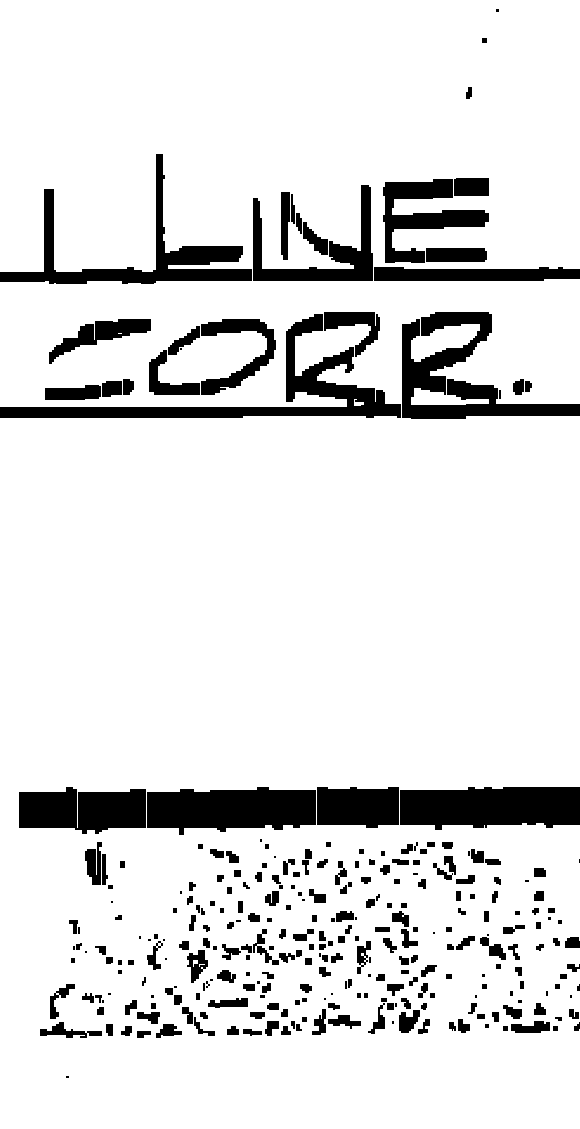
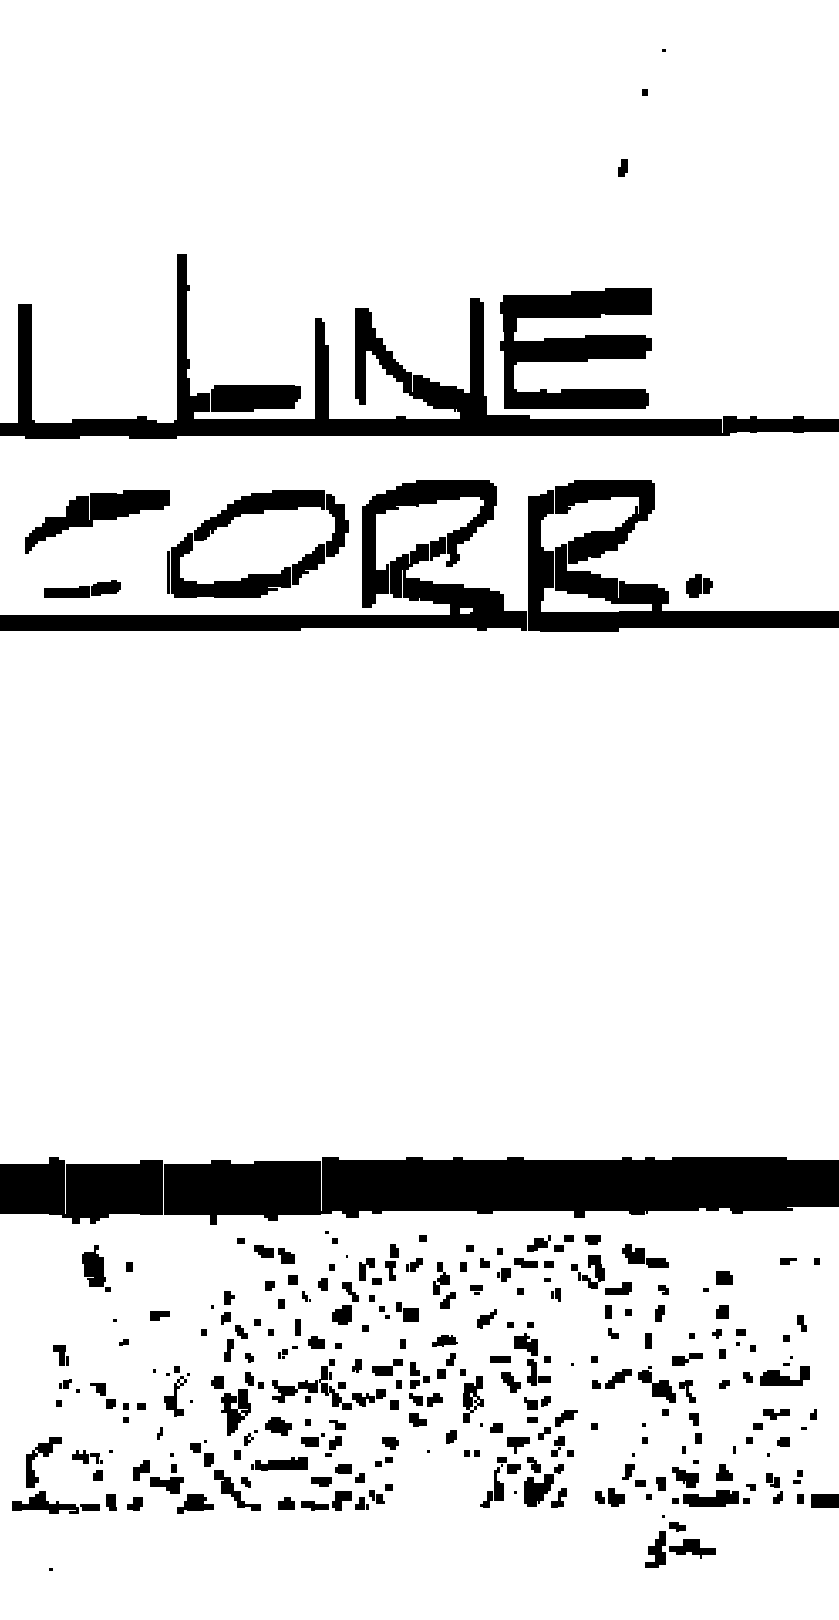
part: (89, 388) -> (82, 588), size x0.6
part: (99, 865) -> (96, 1268), size x0.7
part: (344, 916) -> (445, 1340), size x0.7
part: (336, 1016) -> (680, 1541), moved
part: (143, 1034) -> (159, 1315), moved

